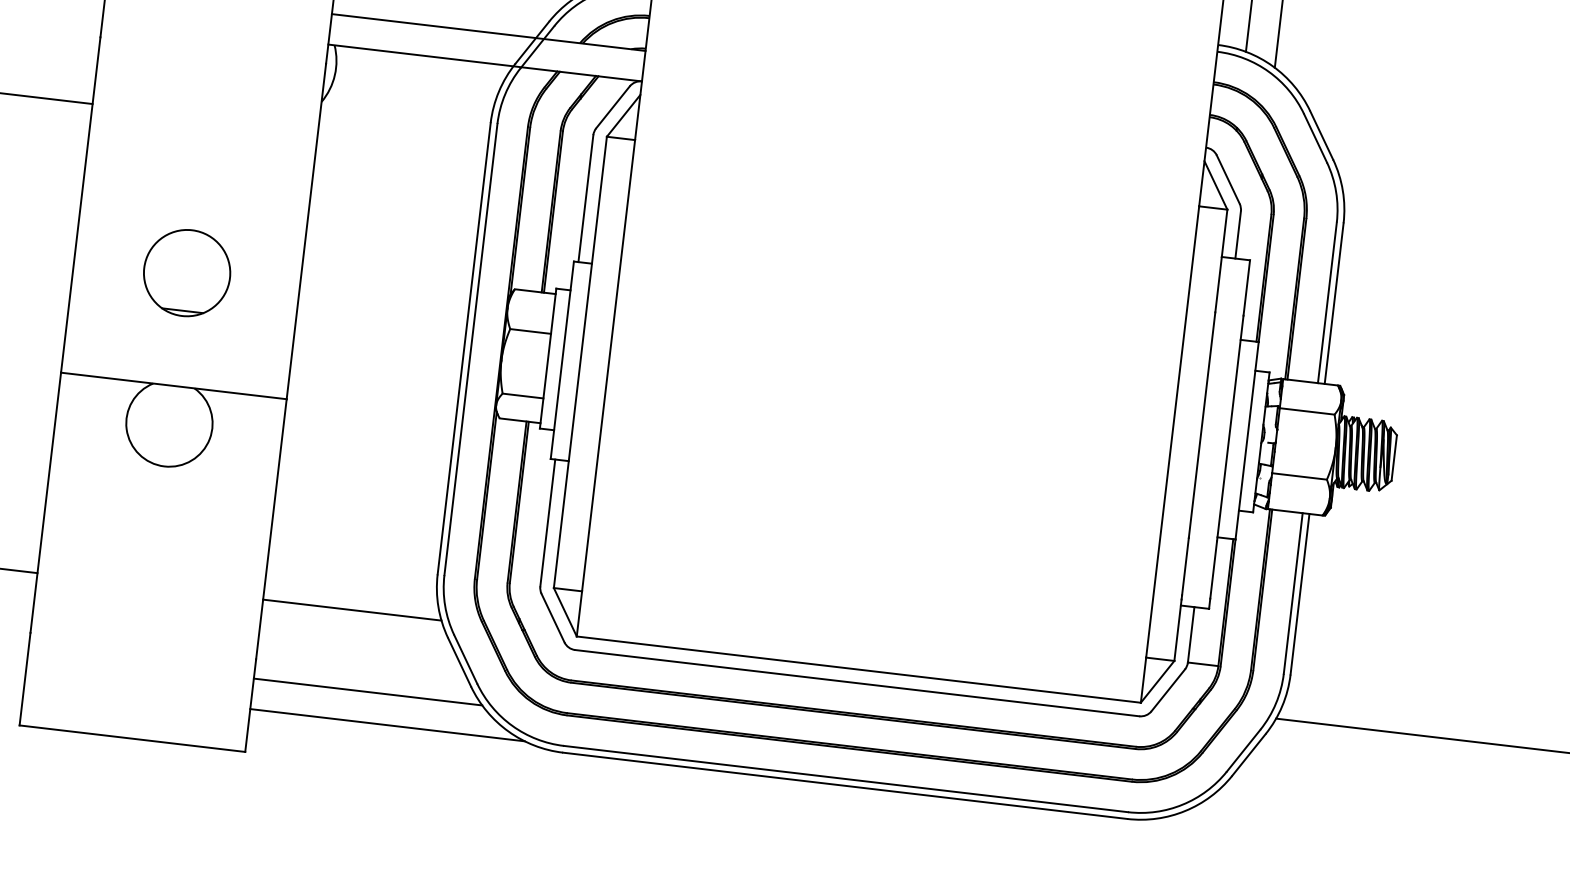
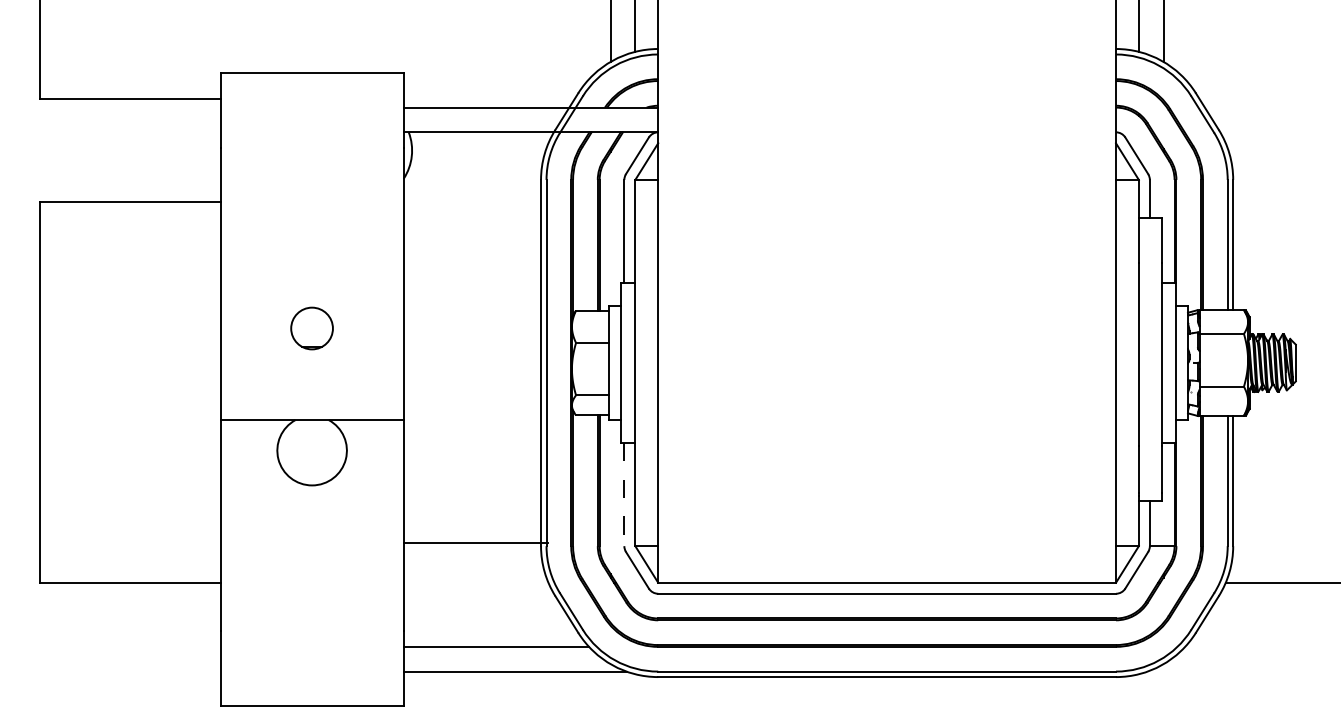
part: (186, 272) -> (311, 328), size x0.6
line: (548, 522) -> (624, 494), solid -> dashed
line: (351, 609) -> (475, 542), moved

